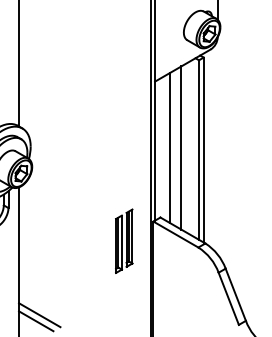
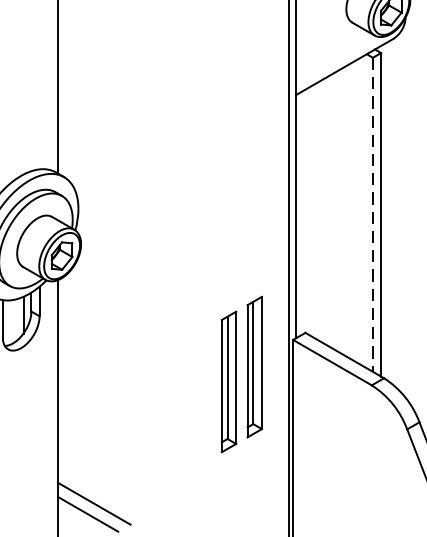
line: (181, 147) -> (342, 210), removed
line: (170, 148) -> (322, 212), removed
line: (199, 150) -> (373, 215), solid -> dashed
part: (124, 240) -> (242, 373), size x1.4

